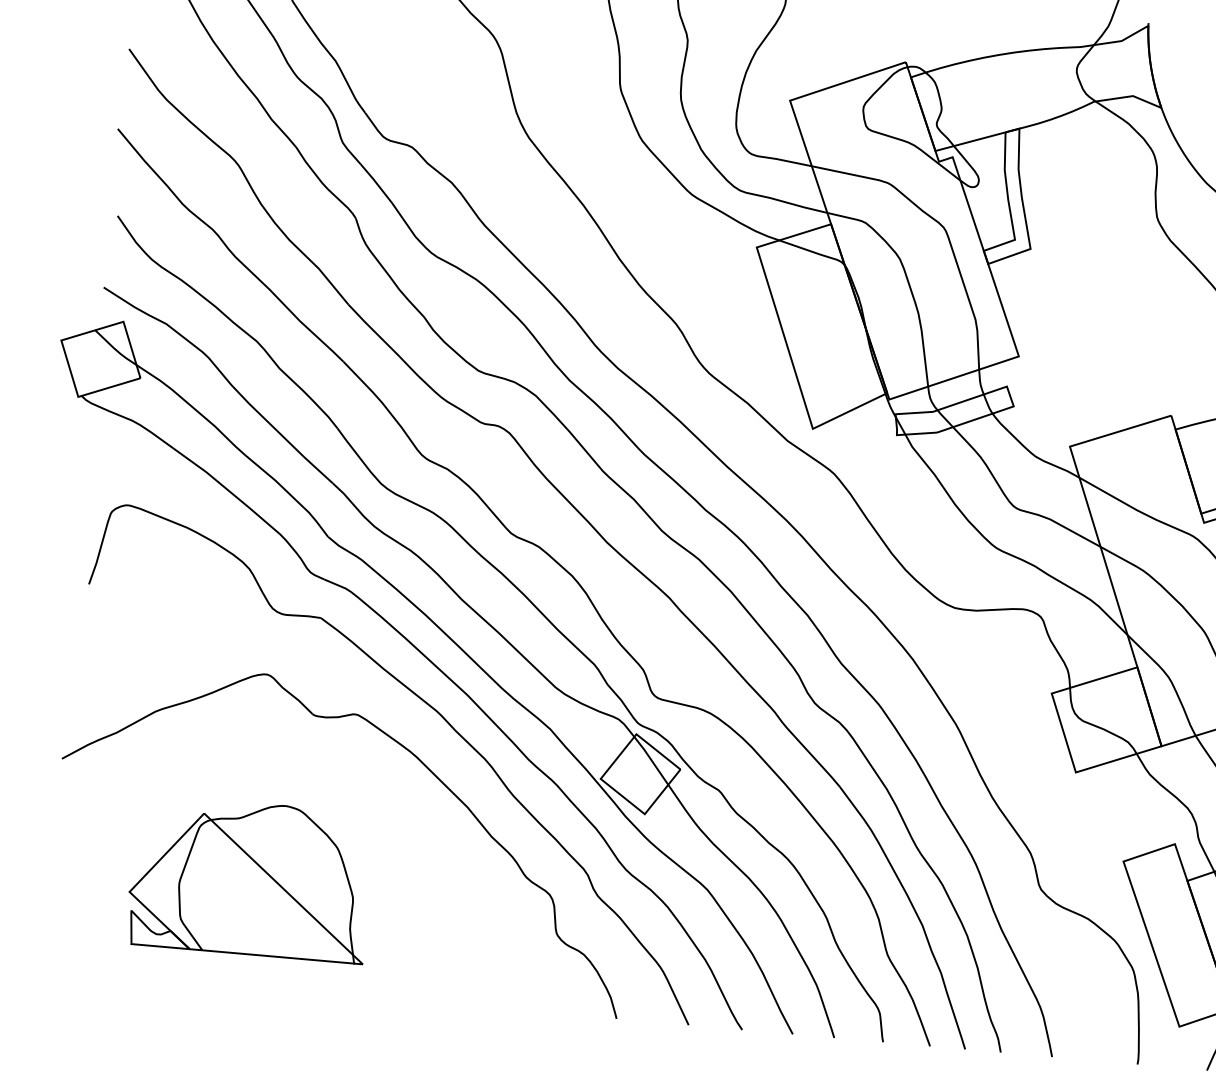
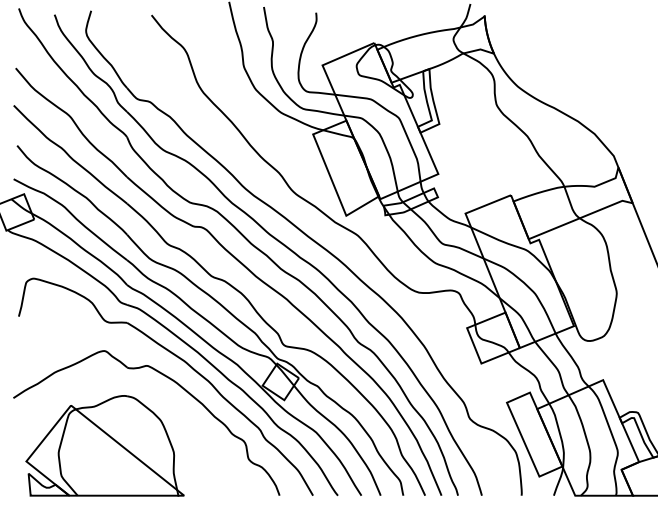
part: (249, 877) -> (104, 445), size x1.43

